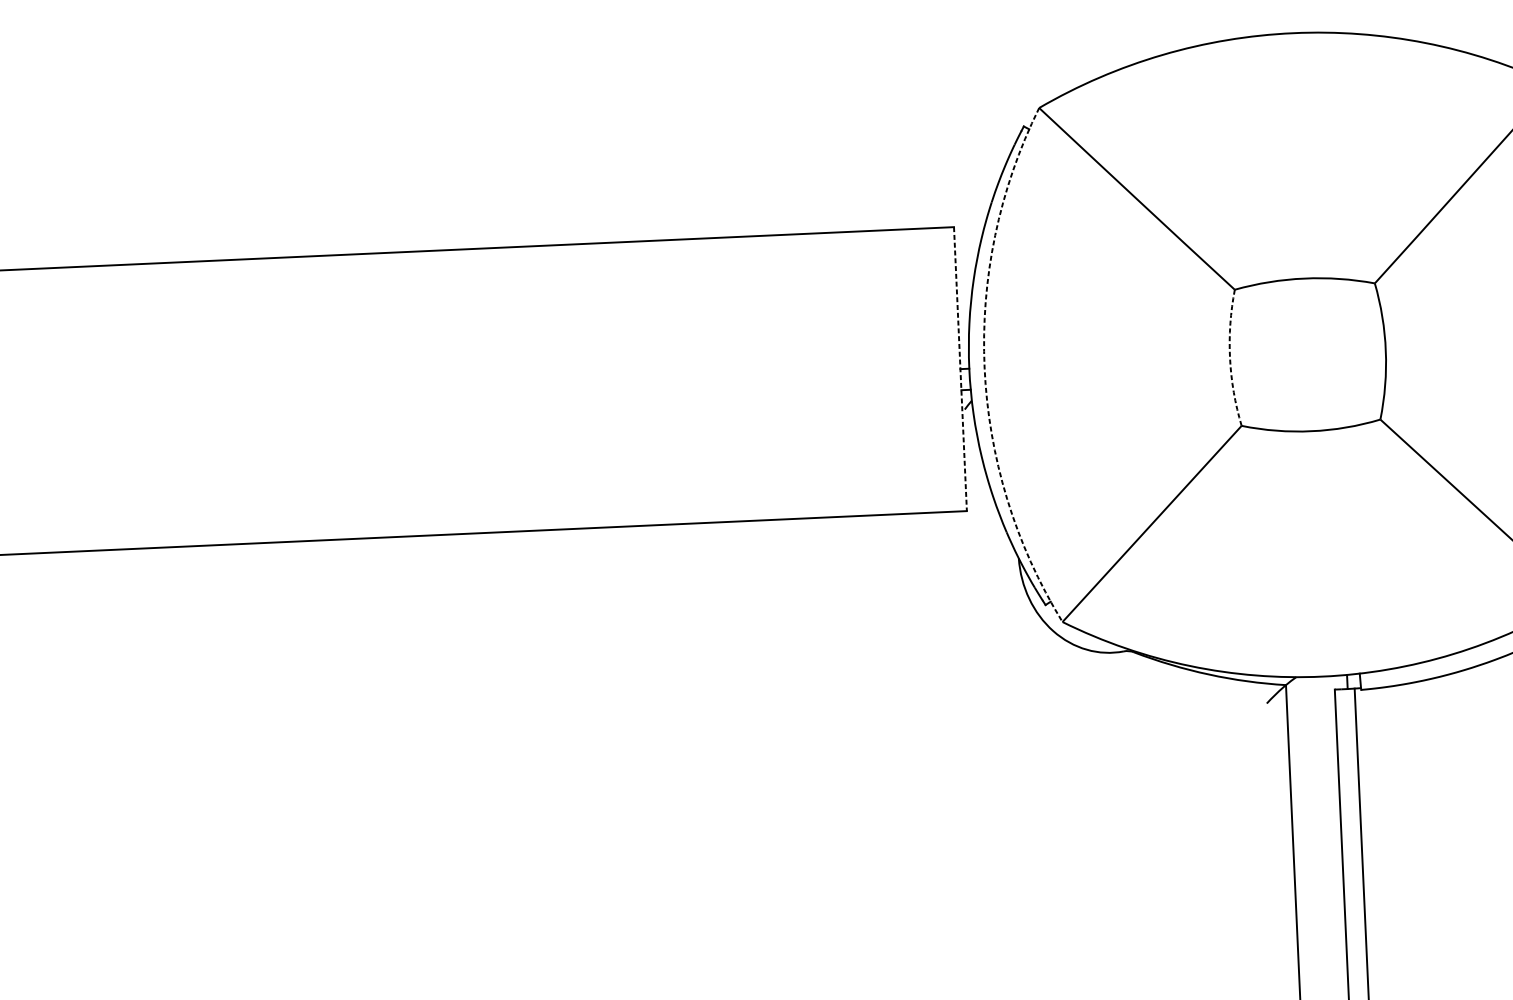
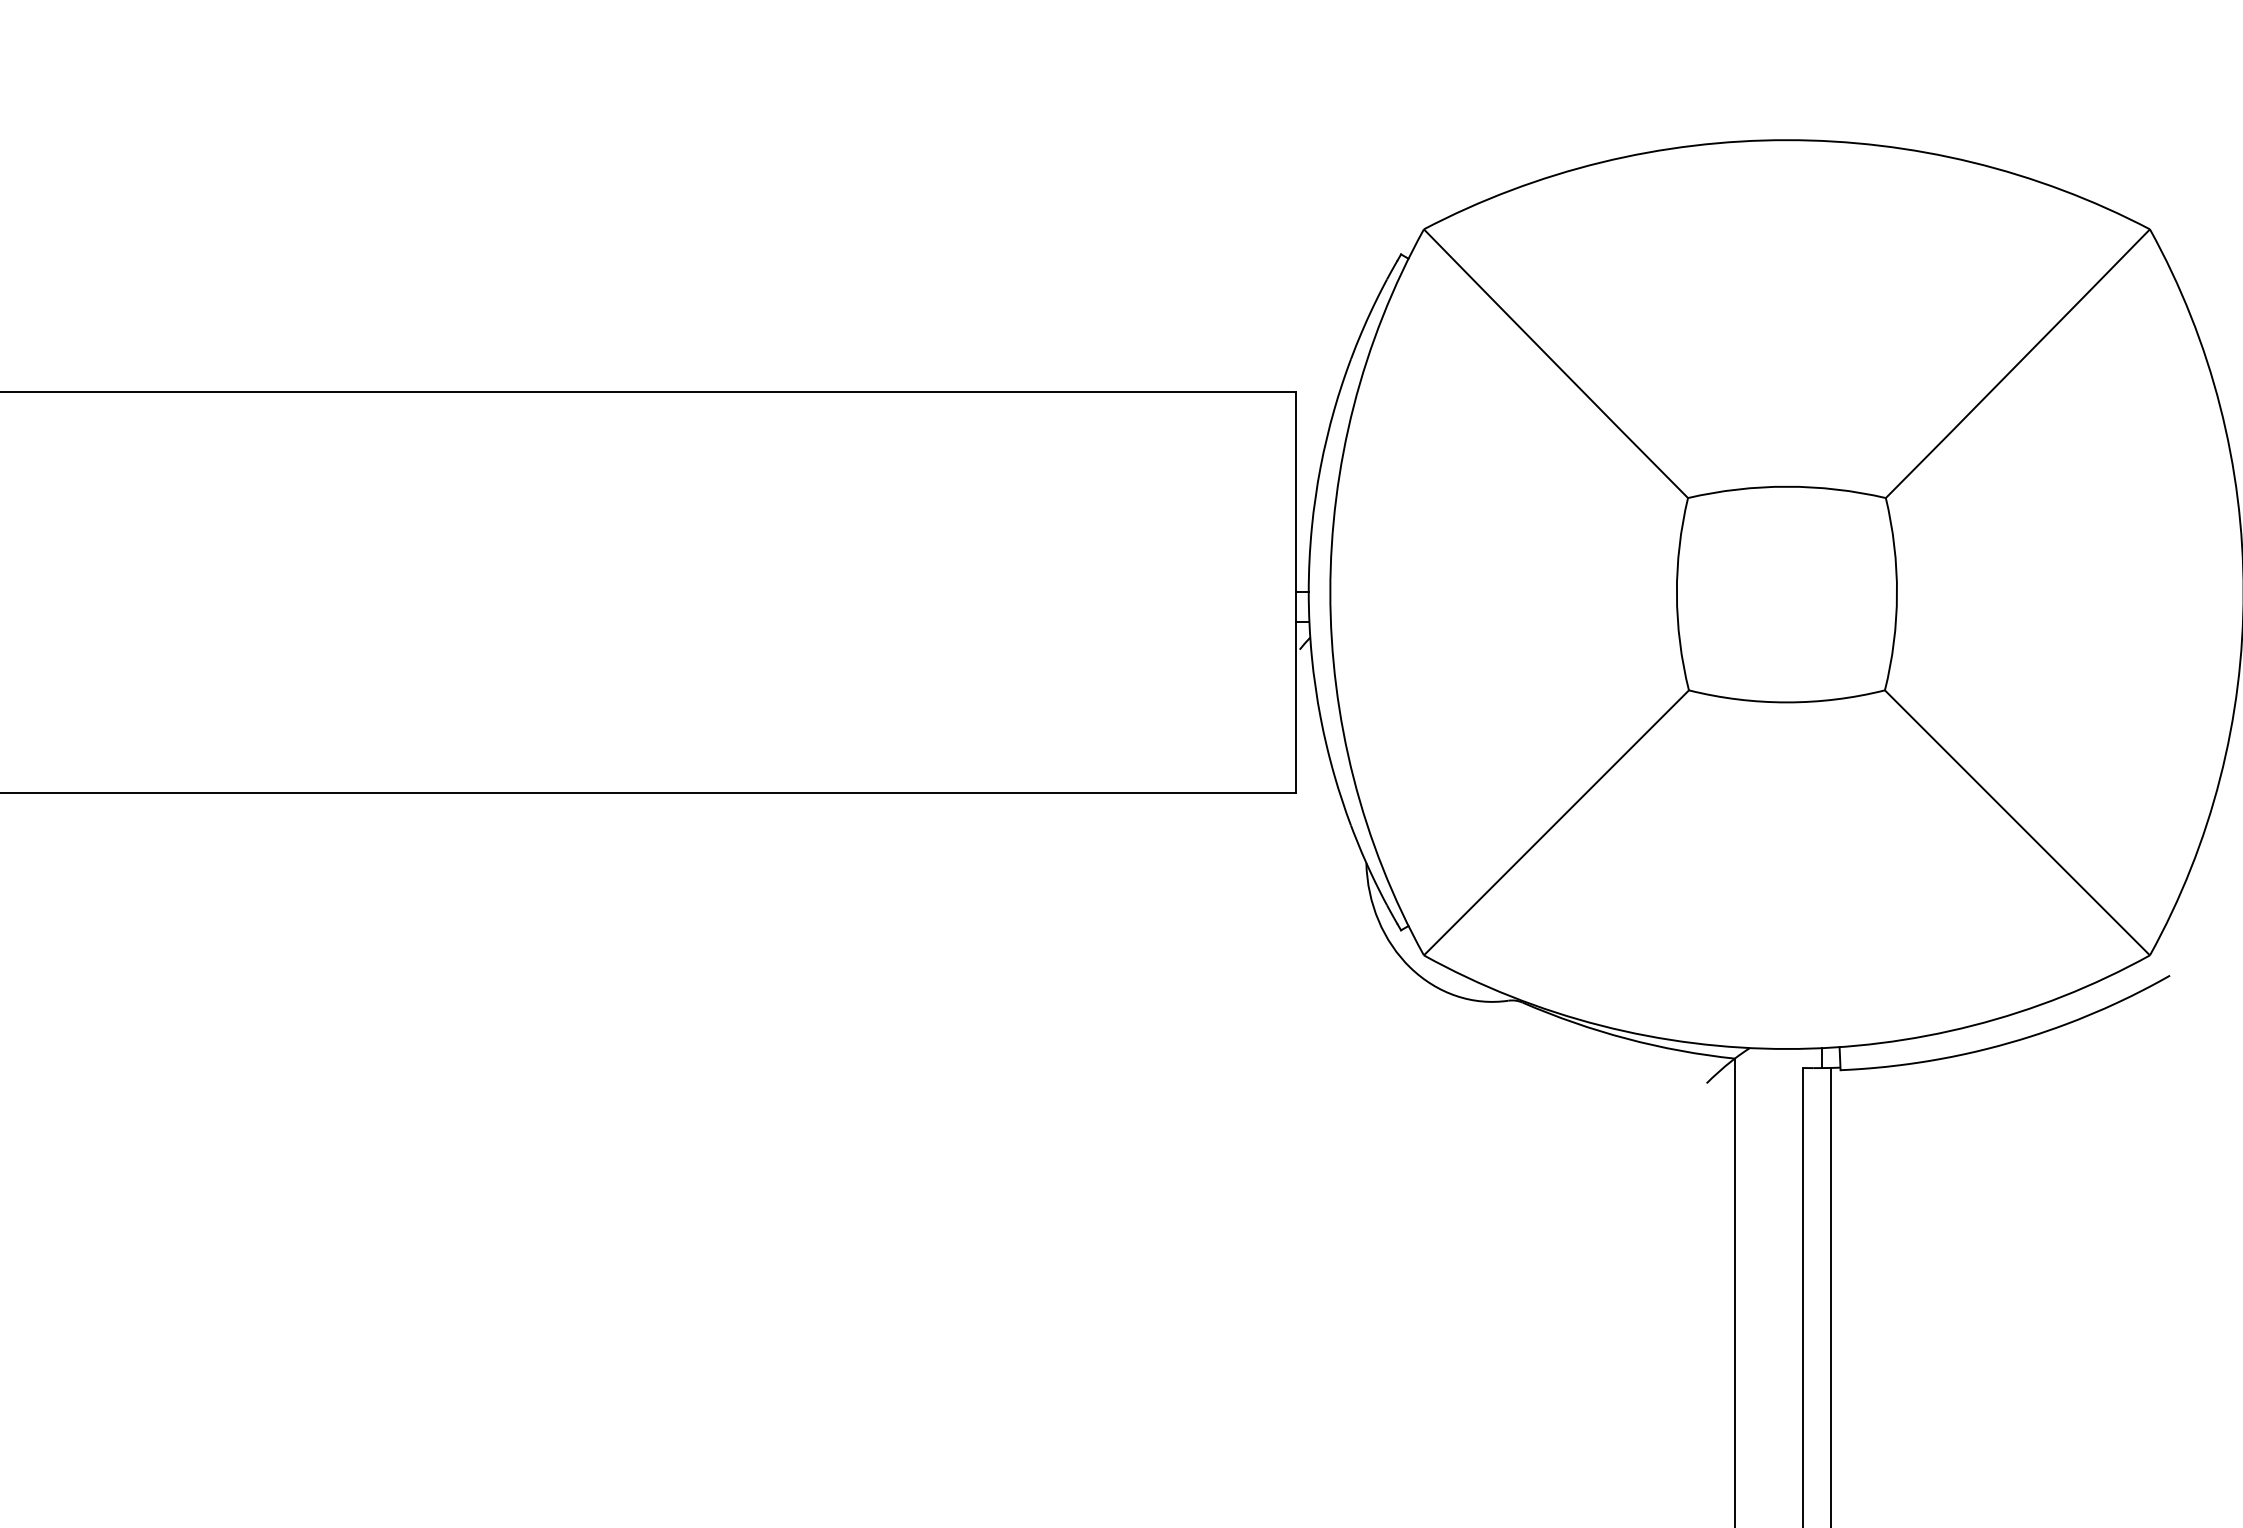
arc: (1229, 358) -> (1676, 594), dashed -> solid
arc: (984, 368) -> (1330, 592), dashed -> solid
line: (960, 369) -> (1296, 592), dashed -> solid

